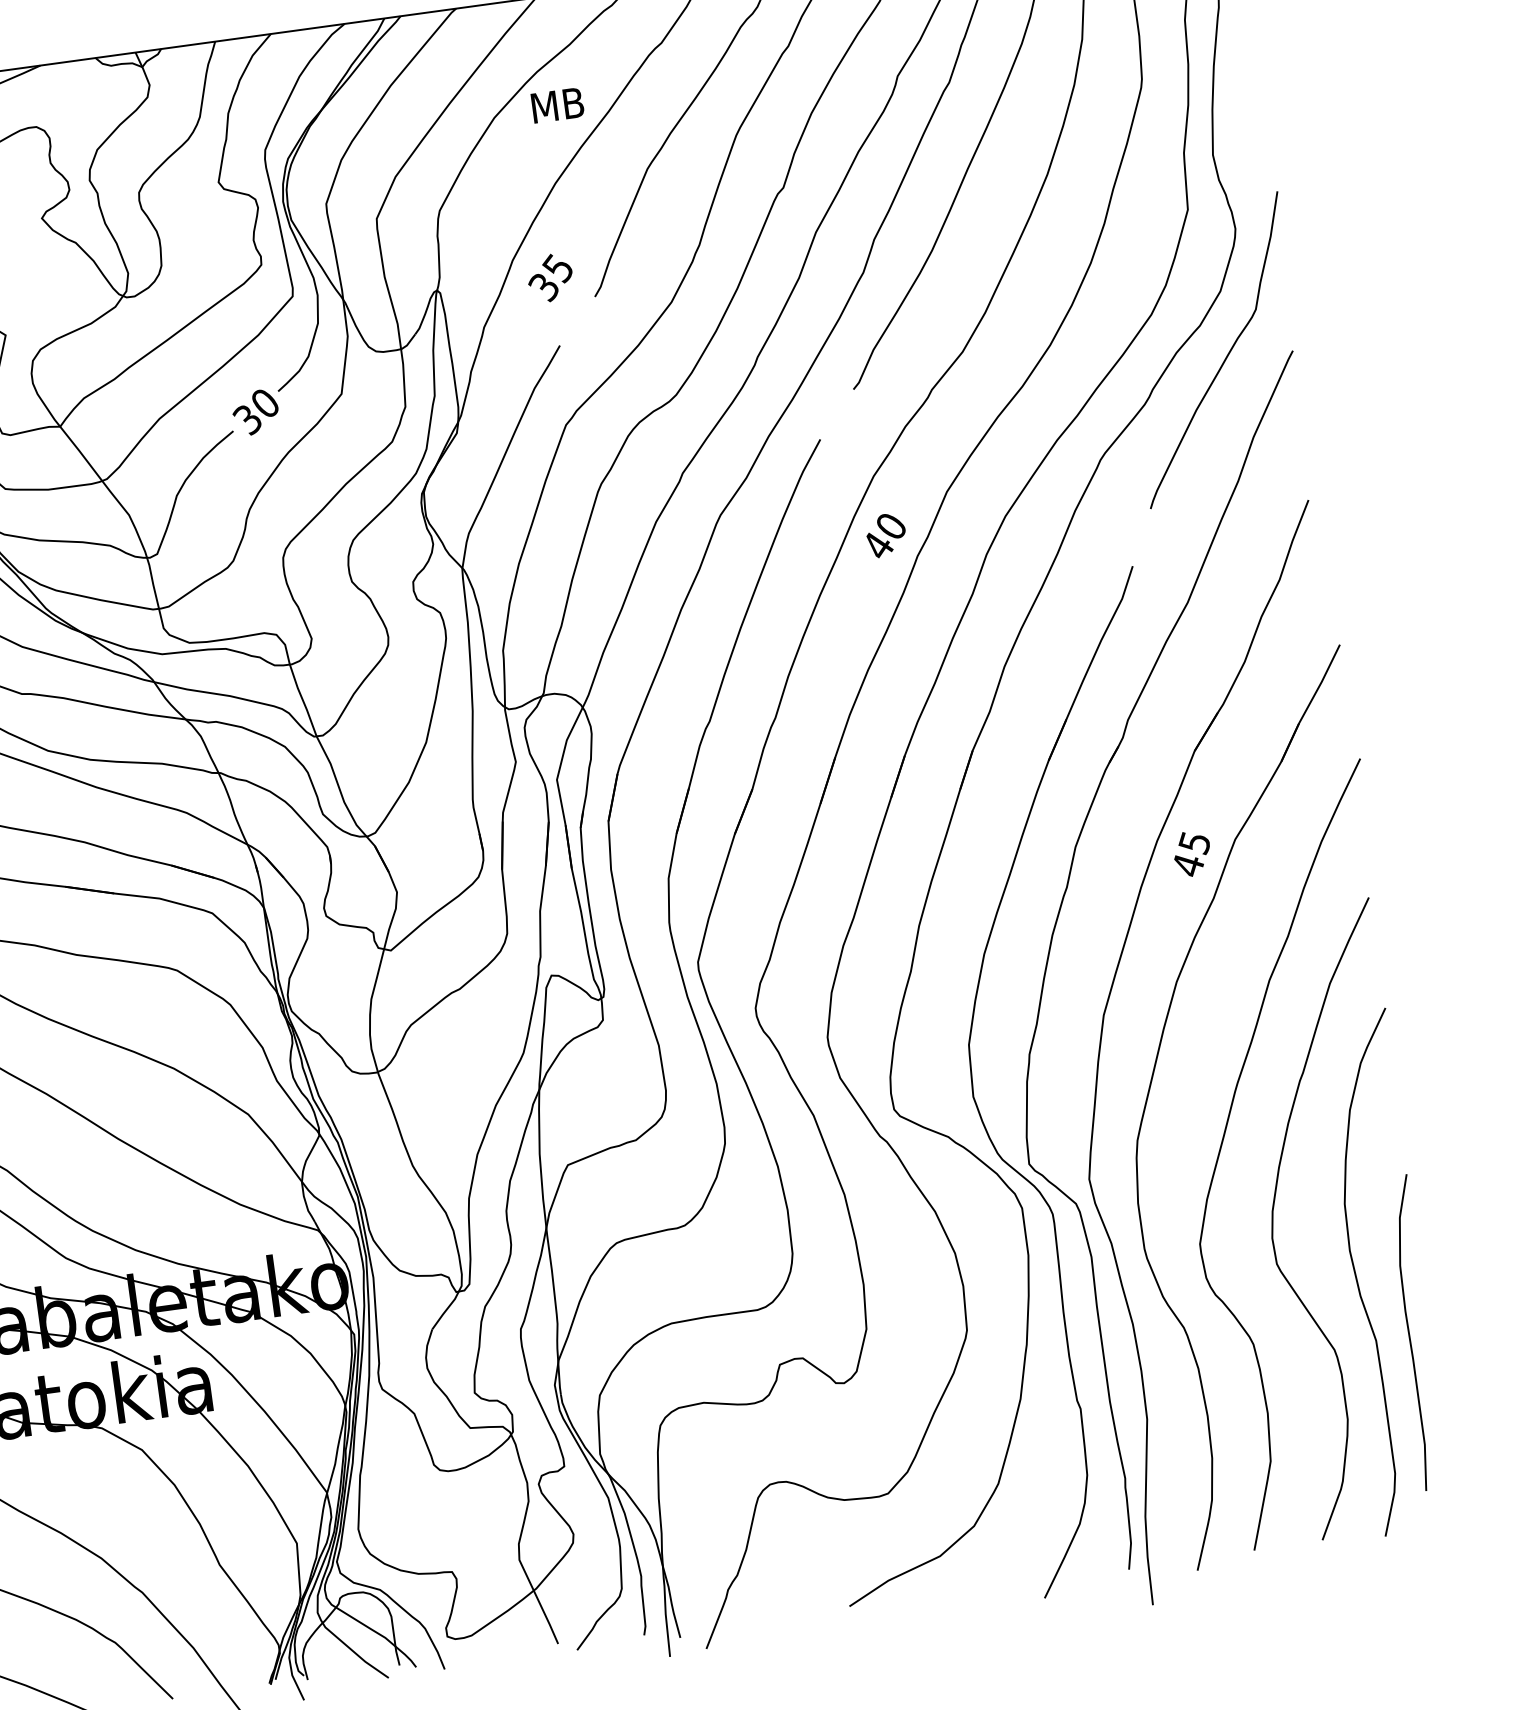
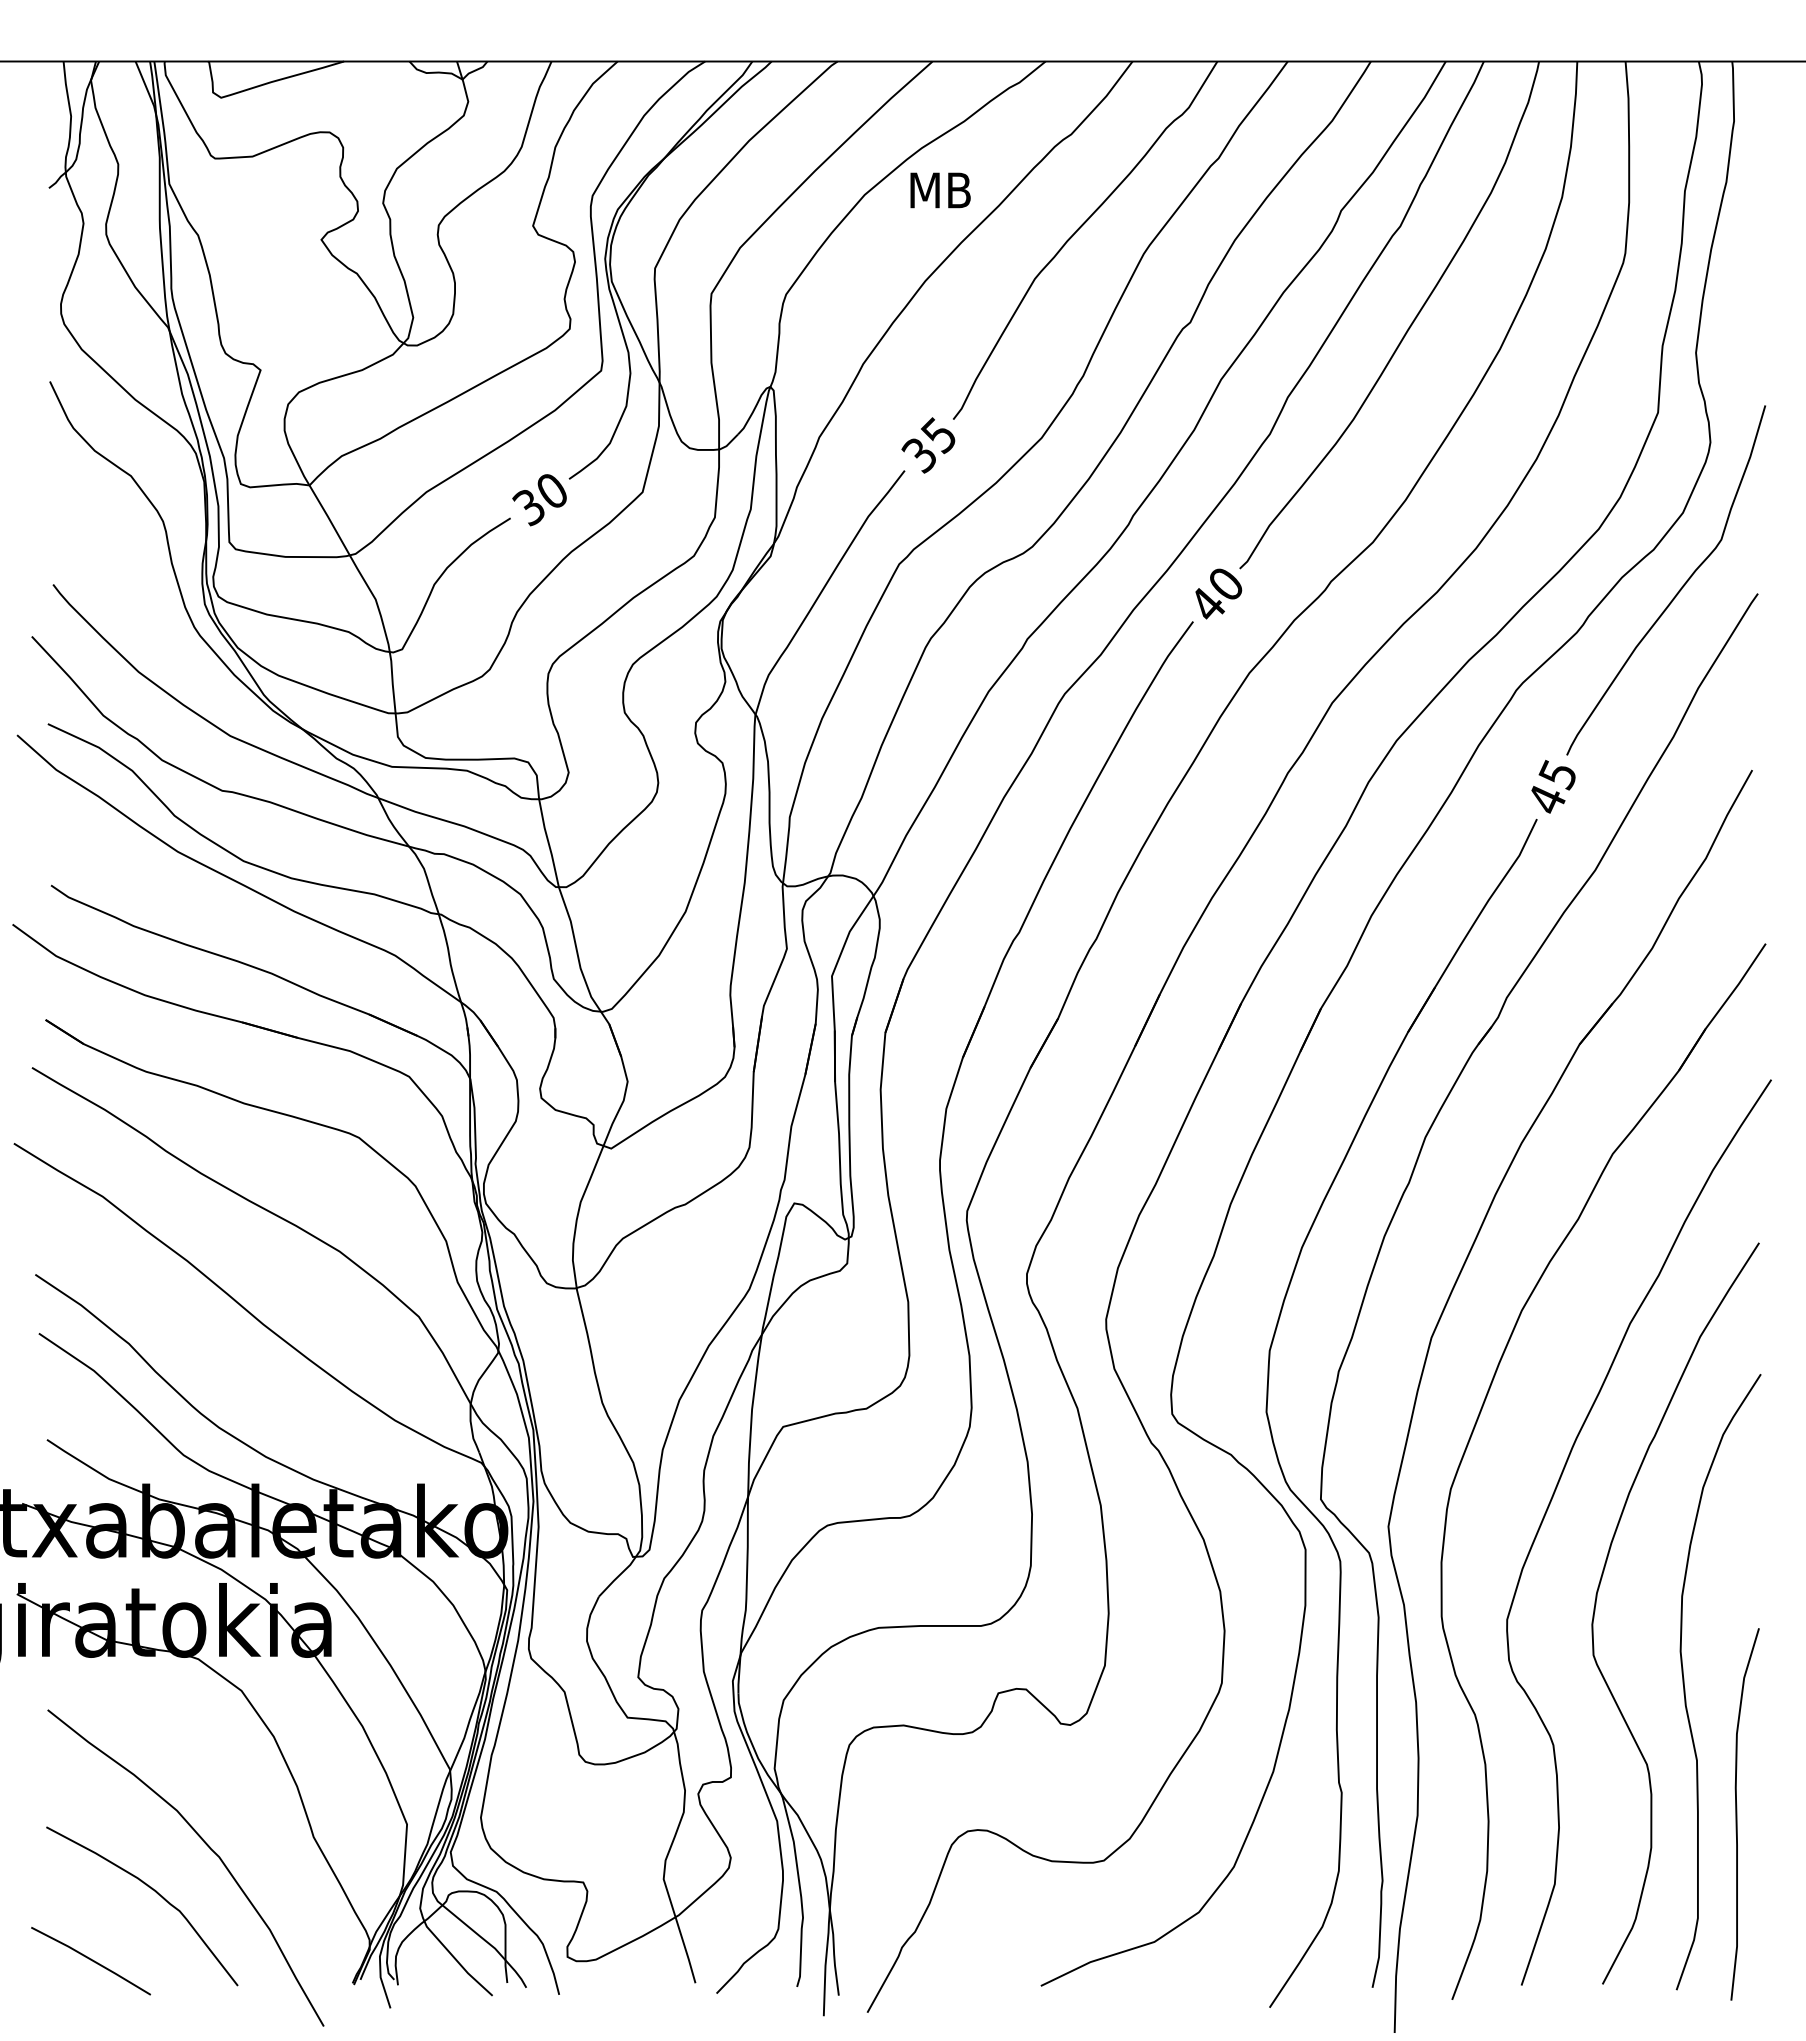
text: (550, 278) -> (928, 445), moved
text: (886, 535) -> (1218, 593), moved
text: (1192, 853) -> (1553, 786), moved
curve: (1409, 1333) -> (1737, 1814), moved

